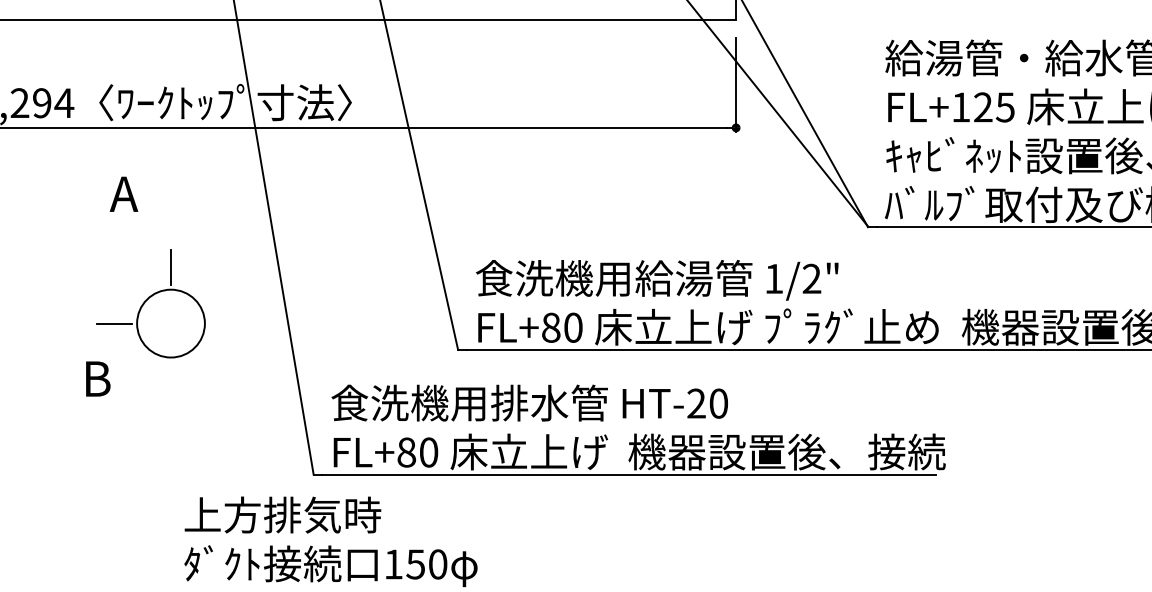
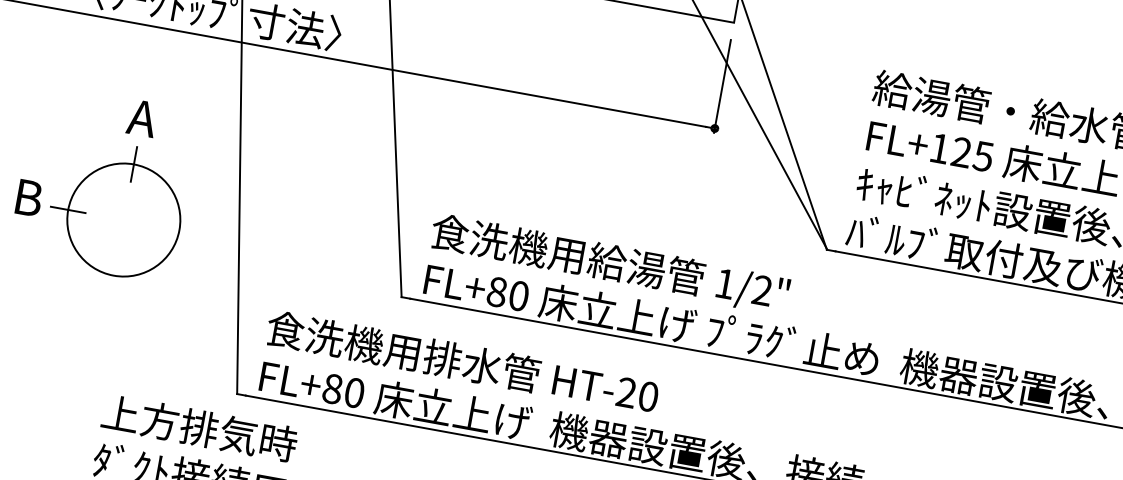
text: (123, 193) -> (141, 117), moved
circle: (170, 323) -> (123, 219), size x1.67
text: (98, 378) -> (29, 197), moved

